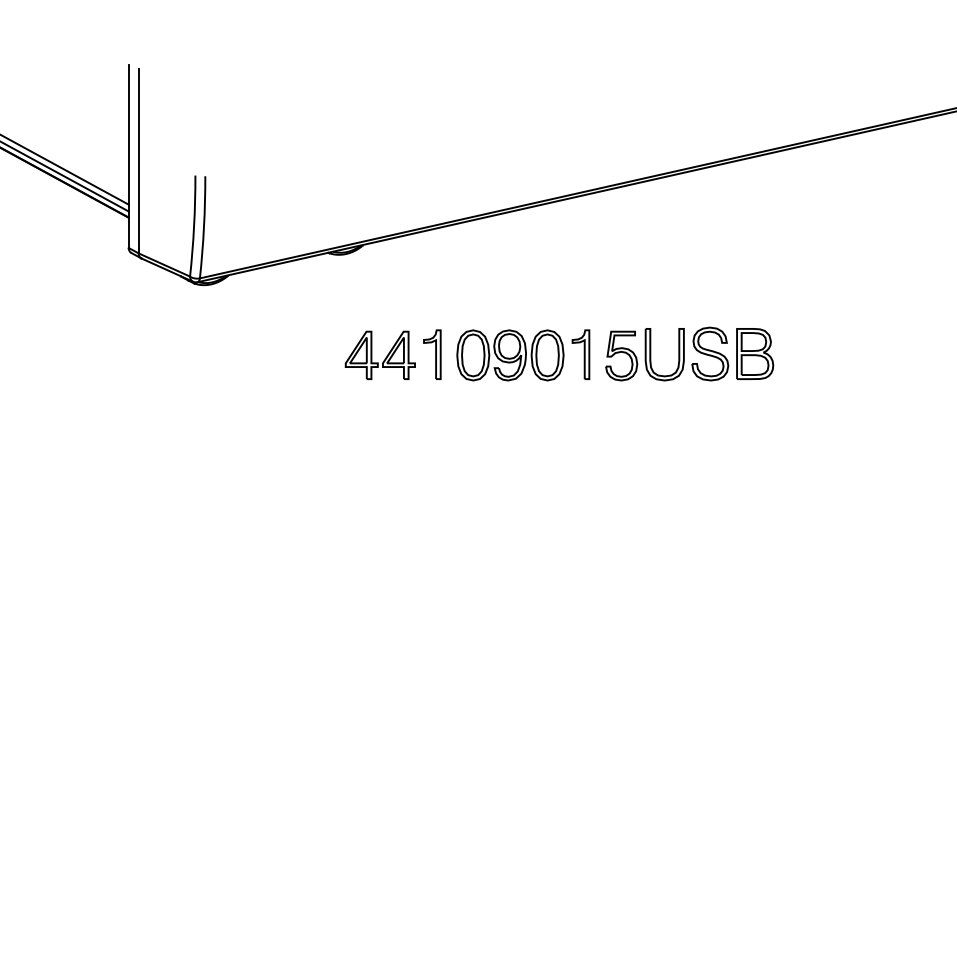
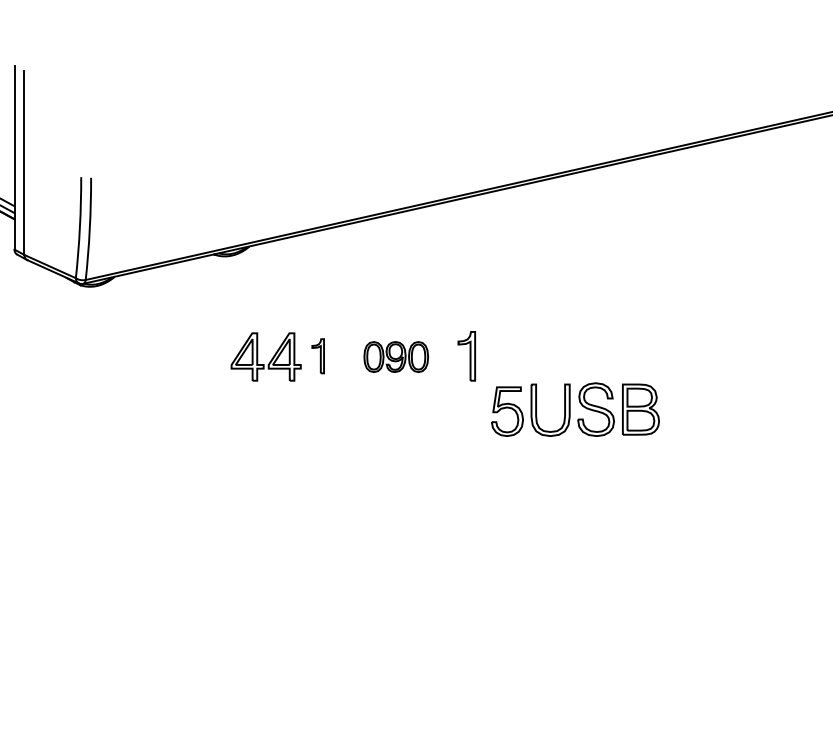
part: (689, 353) -> (575, 409), moved
part: (432, 354) -> (318, 356), size x0.7
part: (510, 355) -> (396, 357), size x0.6

